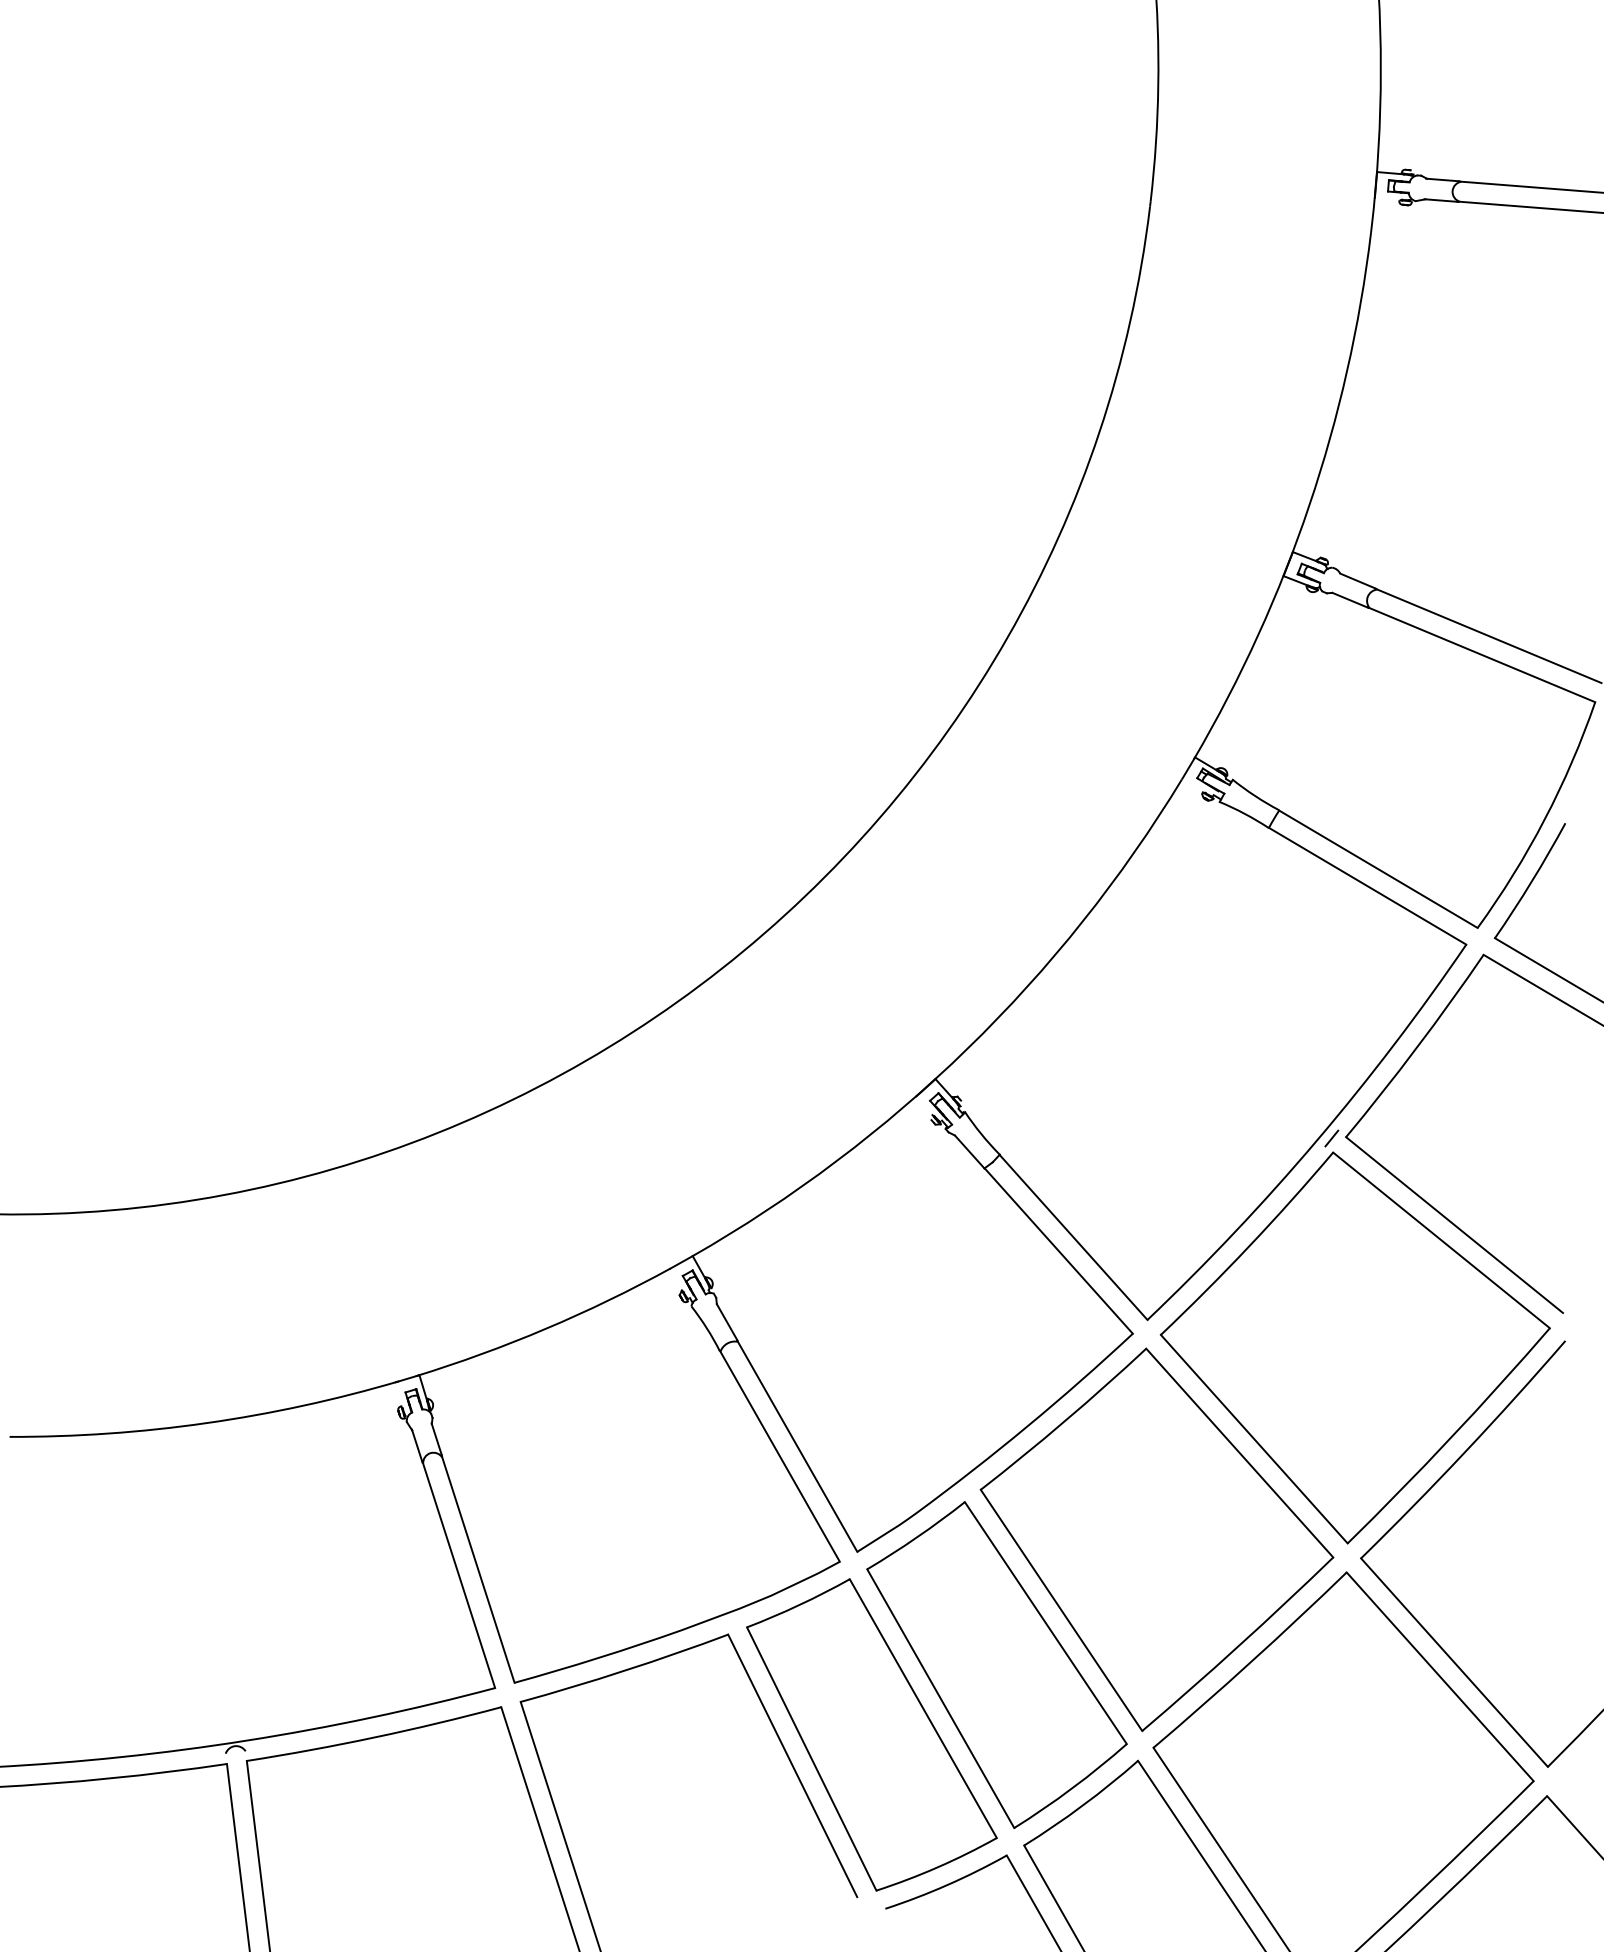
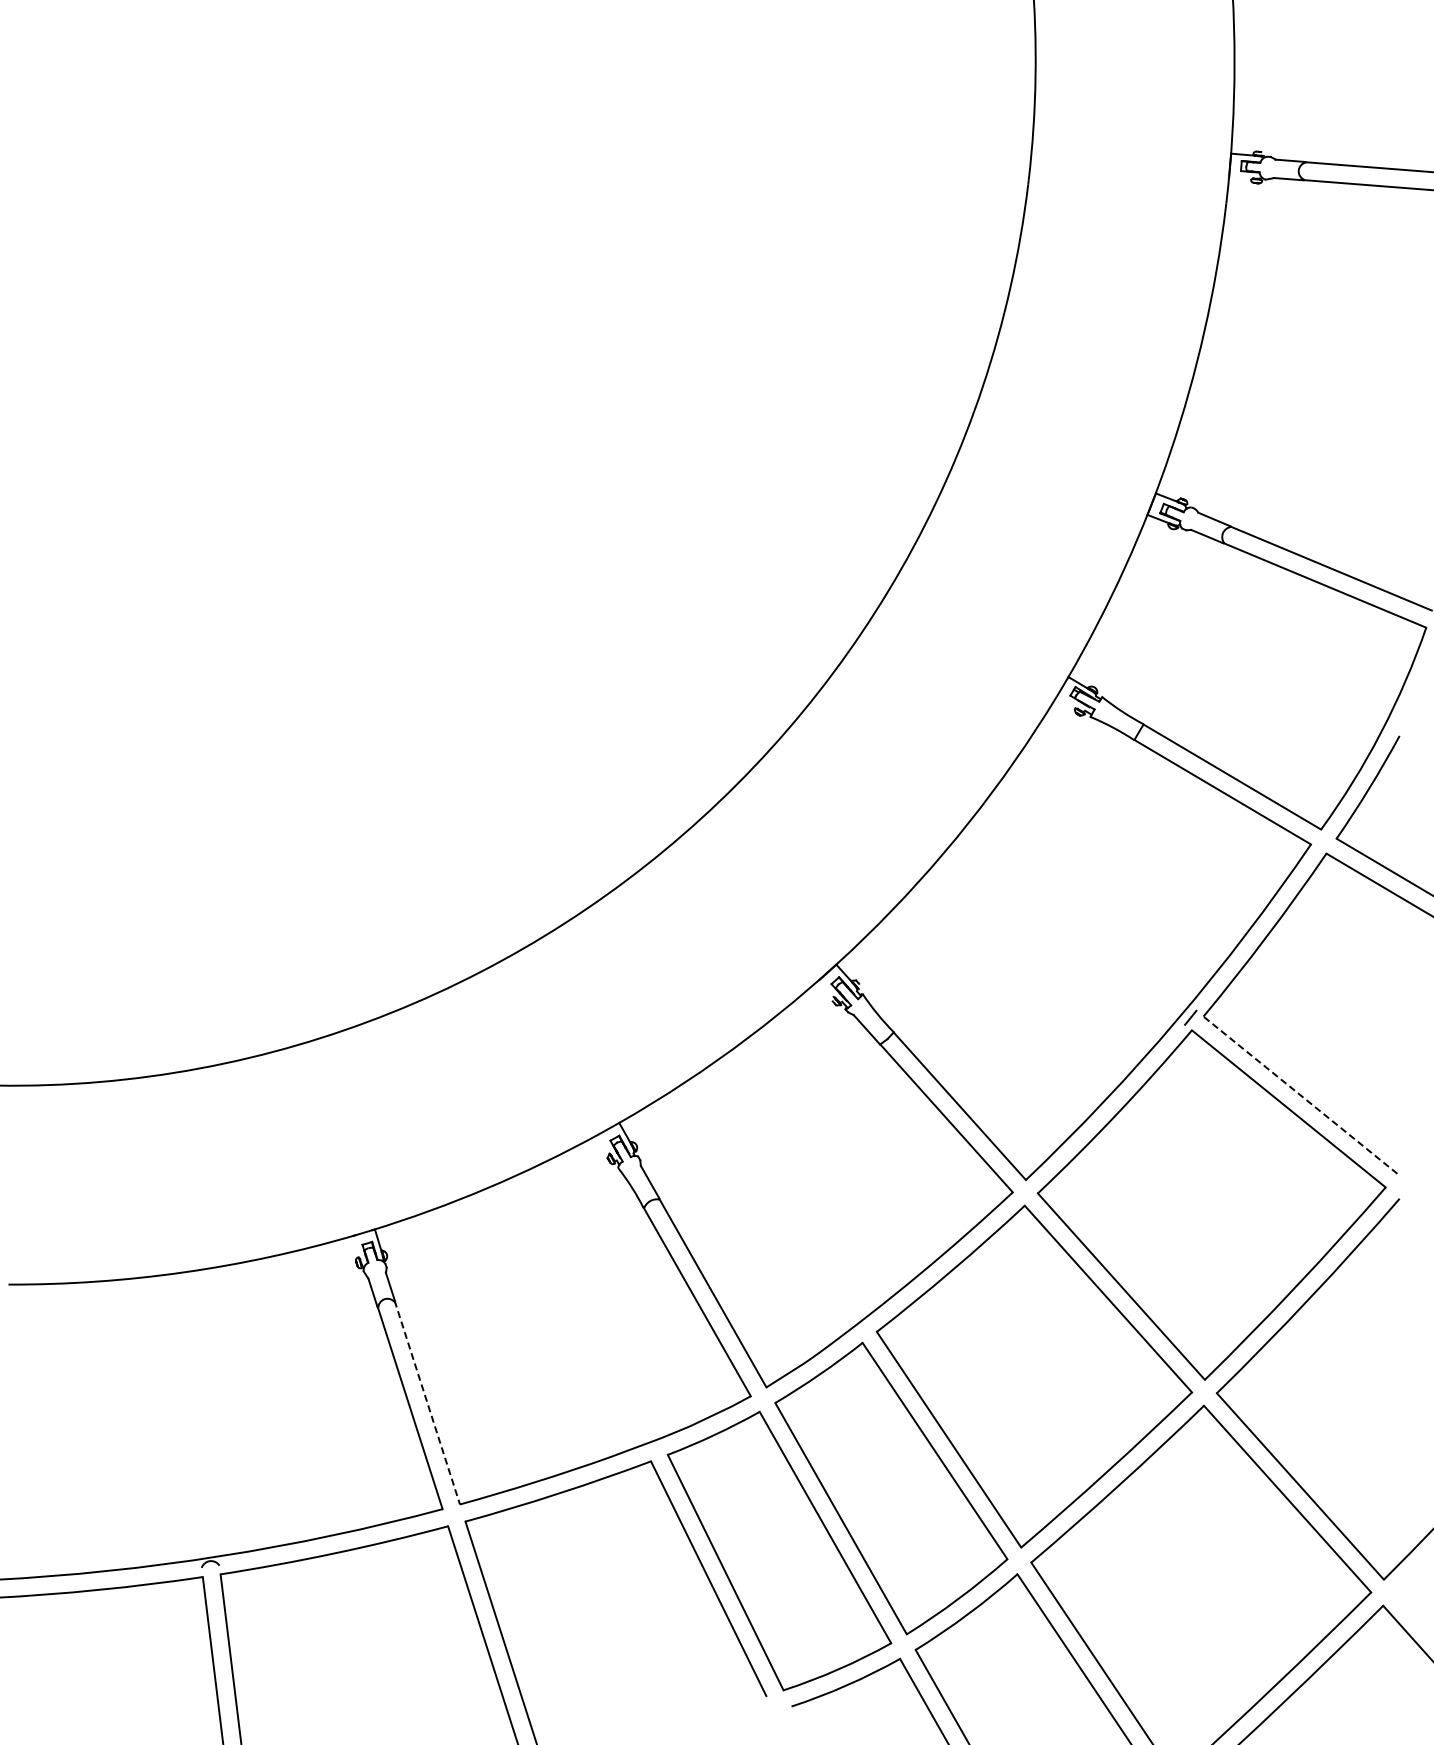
line: (1454, 1225) -> (1300, 1095), solid -> dashed
line: (478, 1568) -> (427, 1402), solid -> dashed

